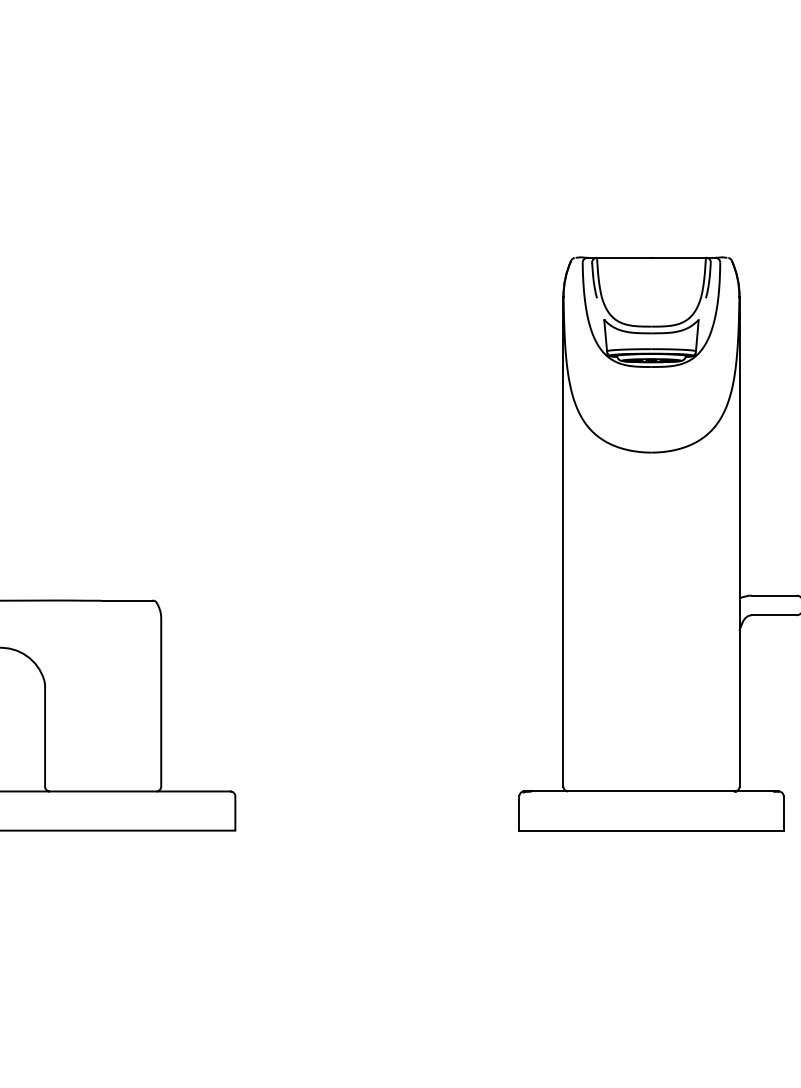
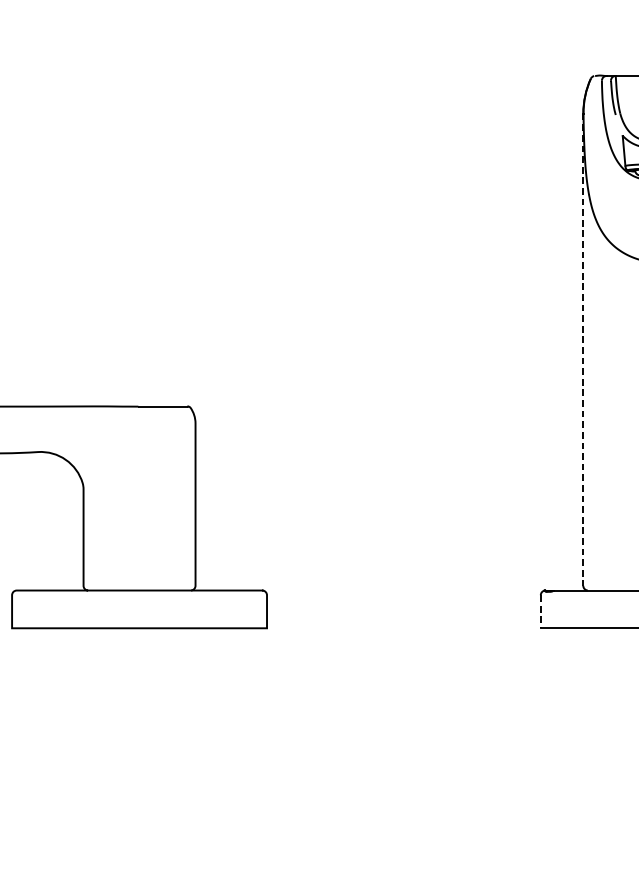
line: (563, 541) -> (583, 349), solid -> dashed
line: (519, 813) -> (540, 611), solid -> dashed

